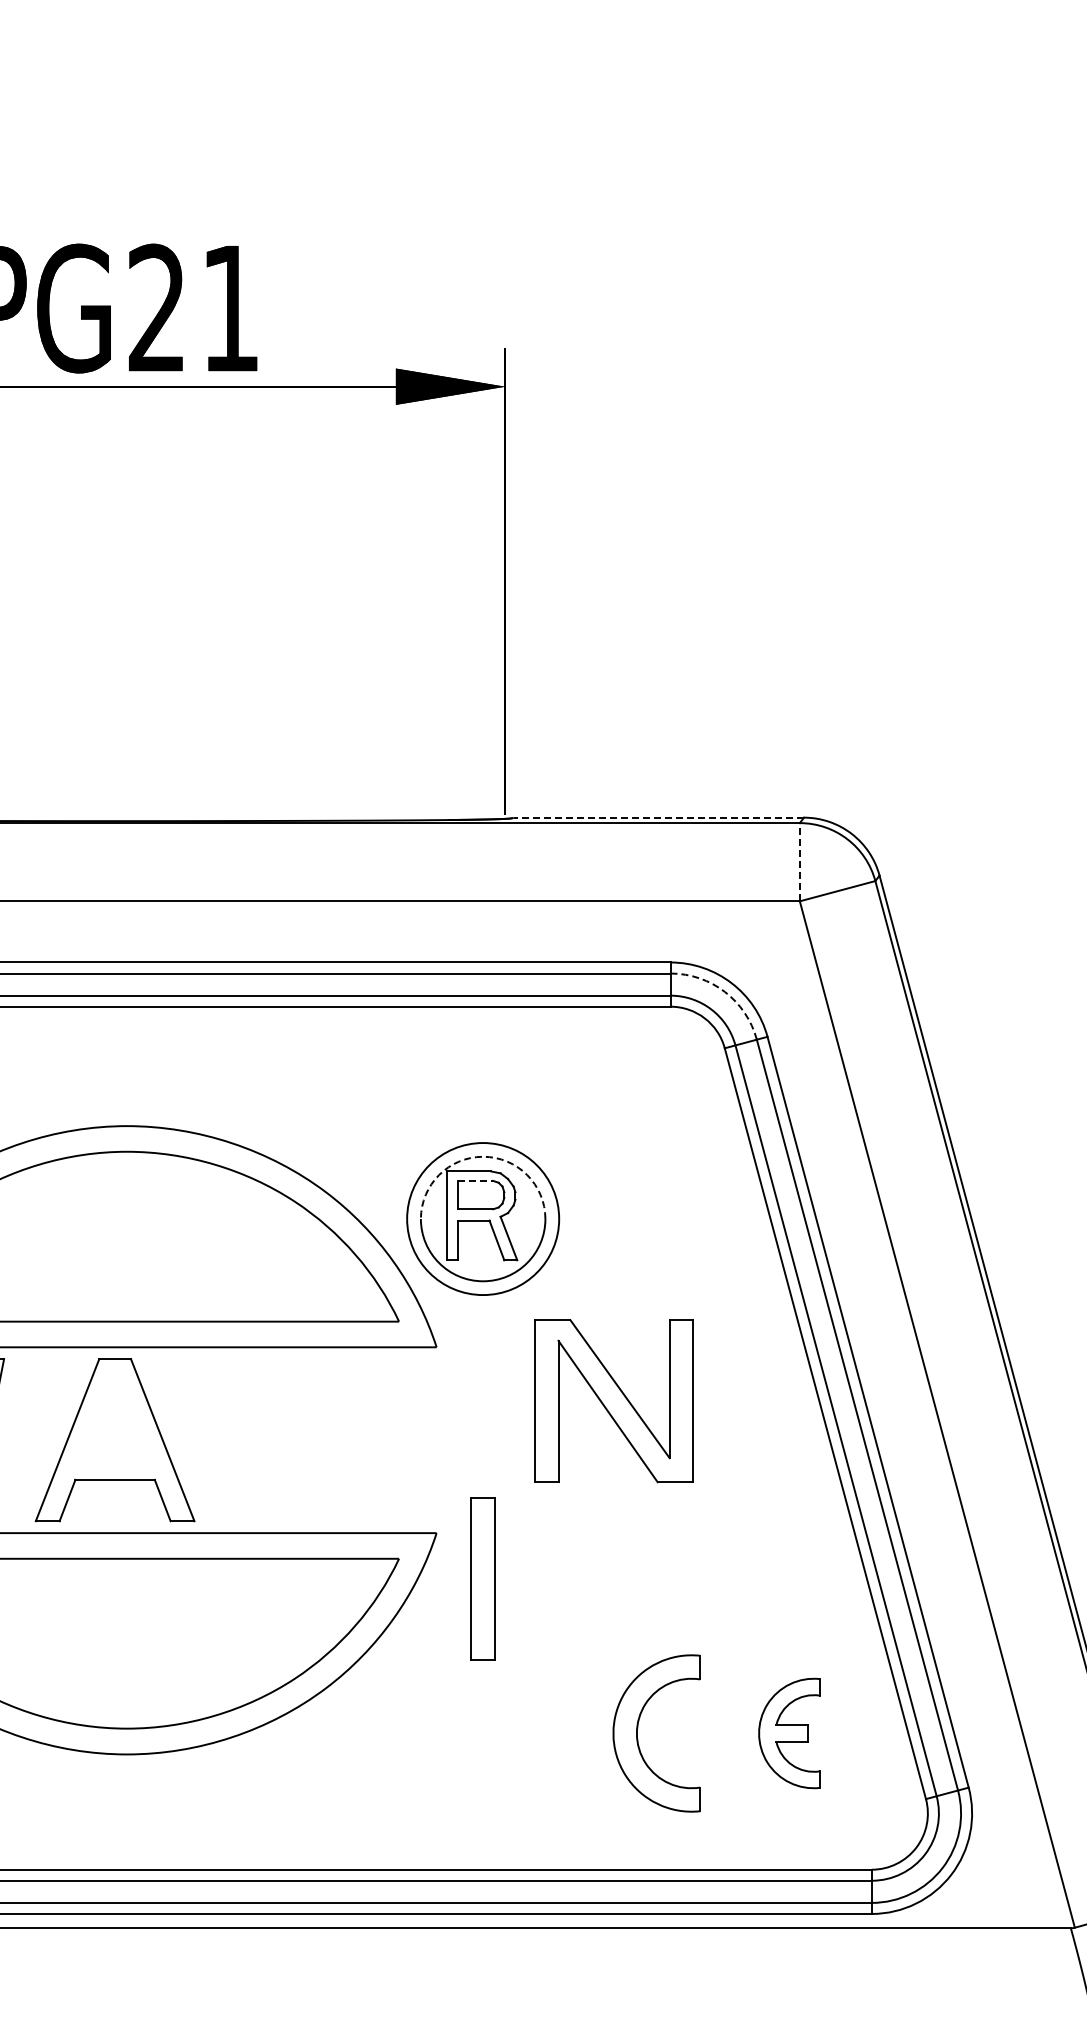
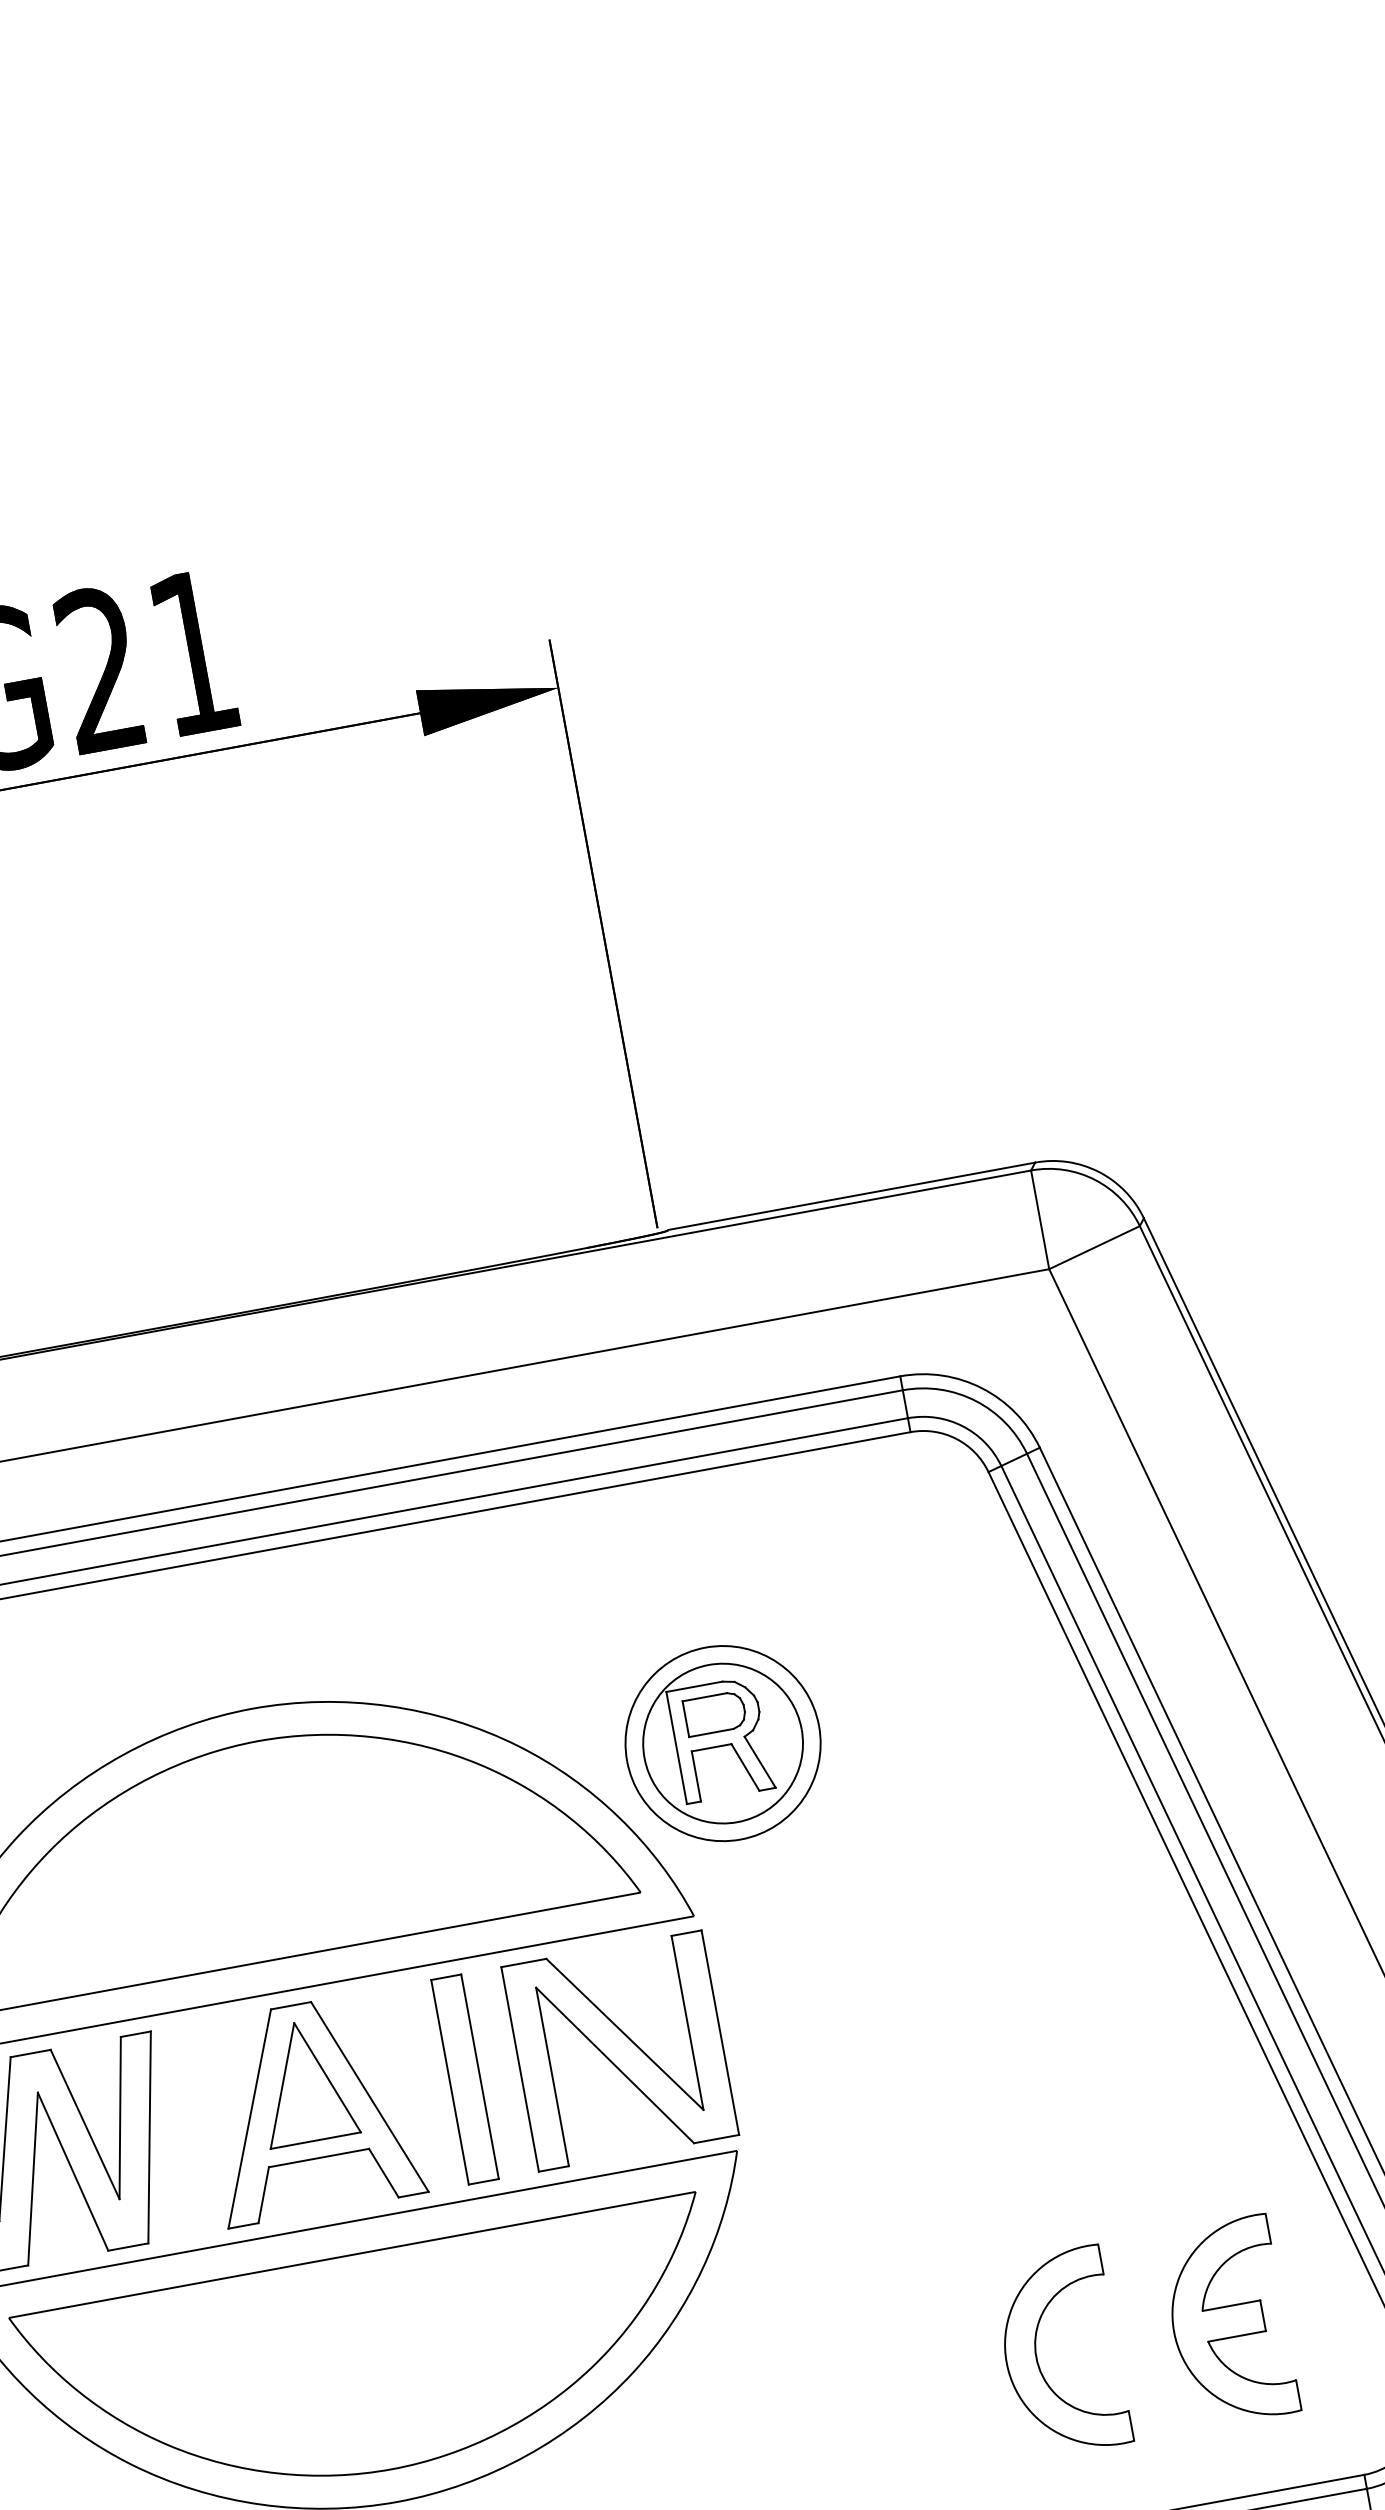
line: (658, 817) -> (851, 1196), dashed -> solid
line: (799, 861) -> (1039, 1219), dashed -> solid
arc: (724, 991) -> (975, 1400), dashed -> solid
arc: (483, 1156) -> (709, 1664), dashed -> solid
line: (475, 1180) -> (704, 1696), dashed -> solid
part: (613, 1401) -> (619, 2051), moved
part: (114, 1419) -> (304, 2082), added
part: (482, 1578) -> (464, 2078), moved
part: (789, 1733) -> (1228, 2321), size x1.43

